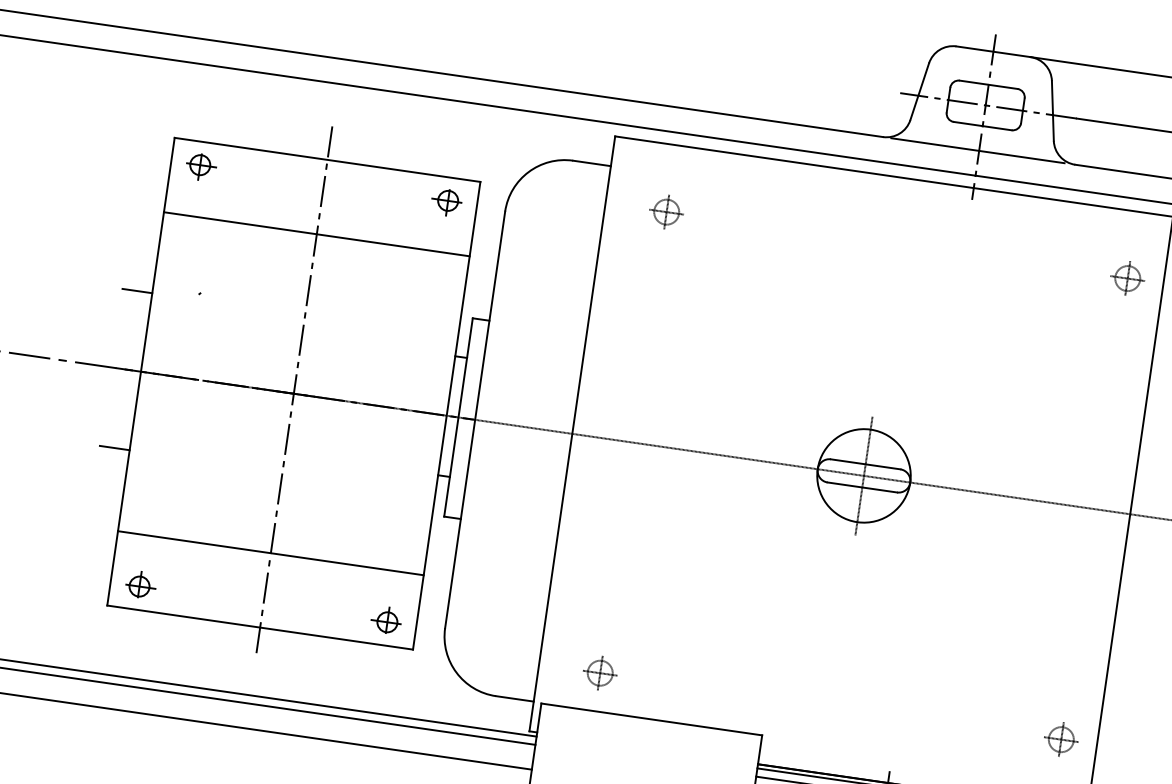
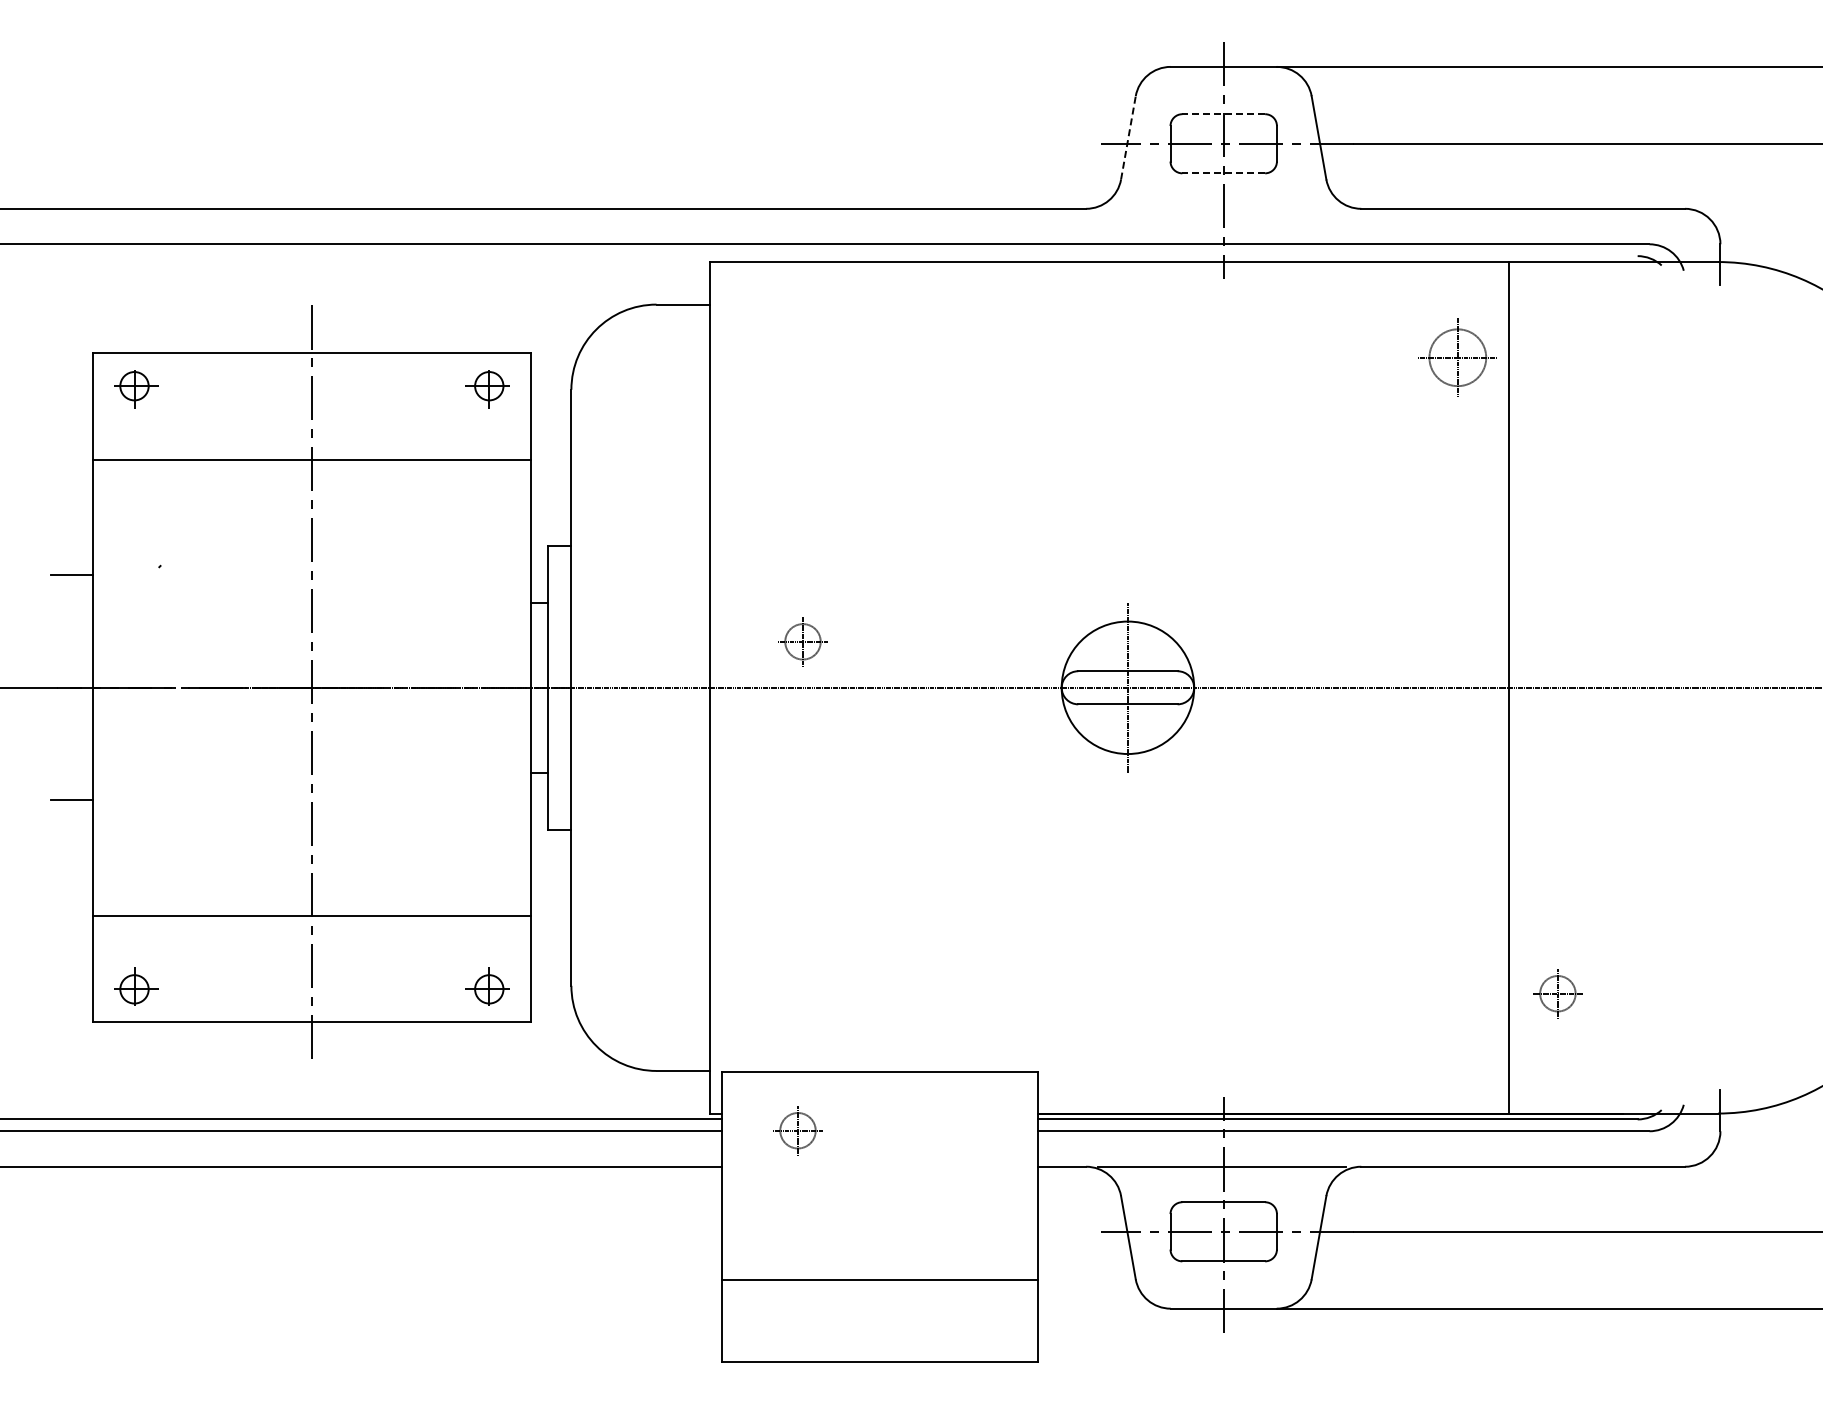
line: (988, 84) -> (1223, 114), solid -> dashed
line: (919, 91) -> (1128, 137), solid -> dashed
line: (982, 126) -> (1223, 173), solid -> dashed
line: (977, 150) -> (1221, 208), removed
part: (666, 211) -> (802, 641), moved
part: (1127, 278) -> (1457, 357), size x1.6
part: (599, 673) -> (797, 1130), moved
part: (1061, 739) -> (1557, 993), moved

